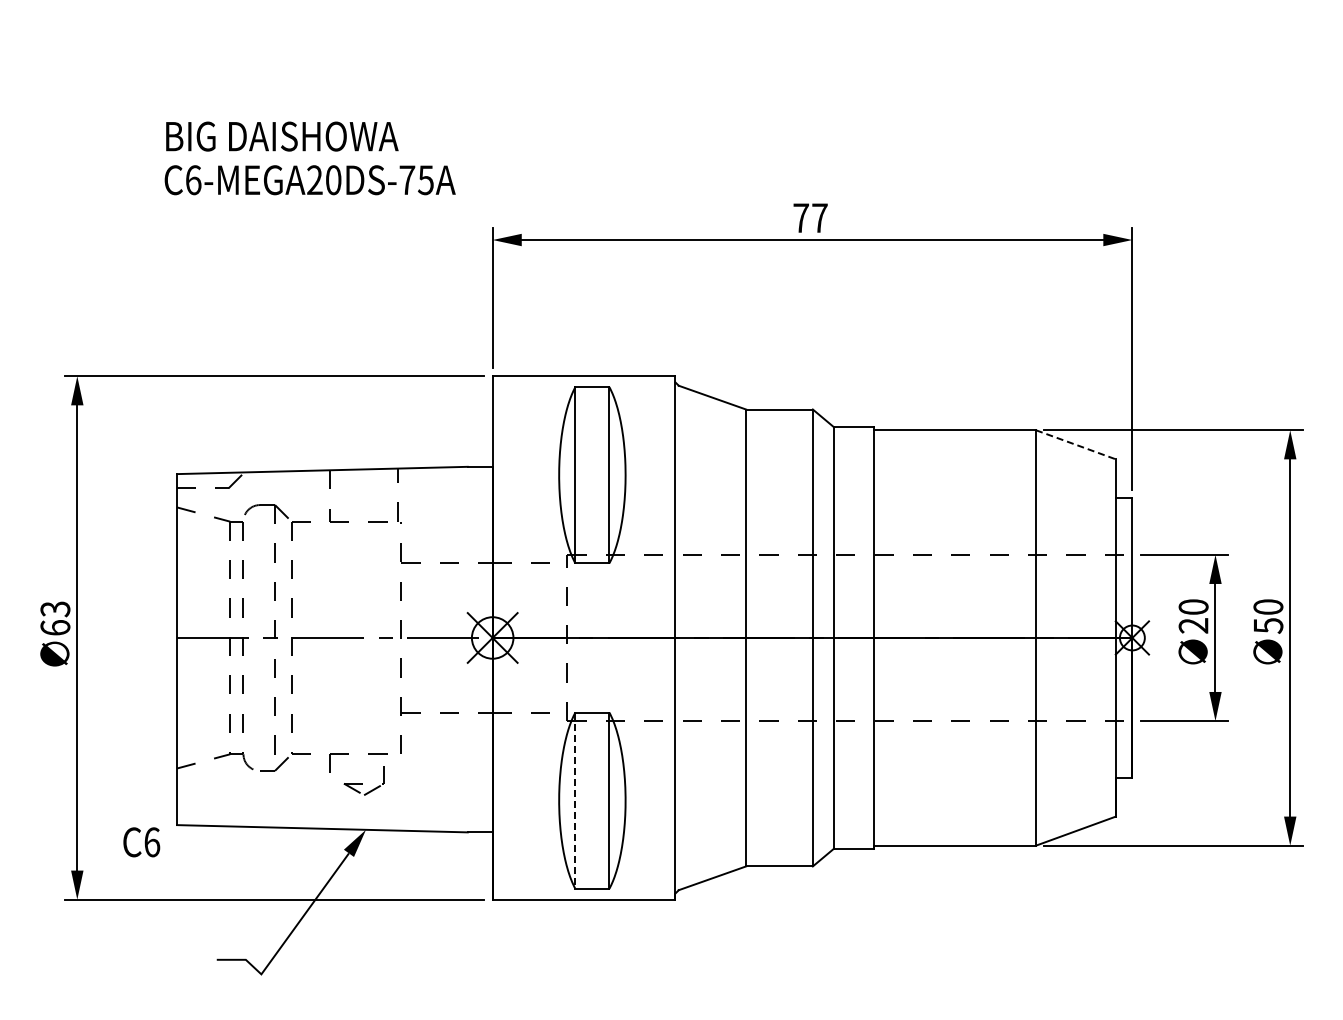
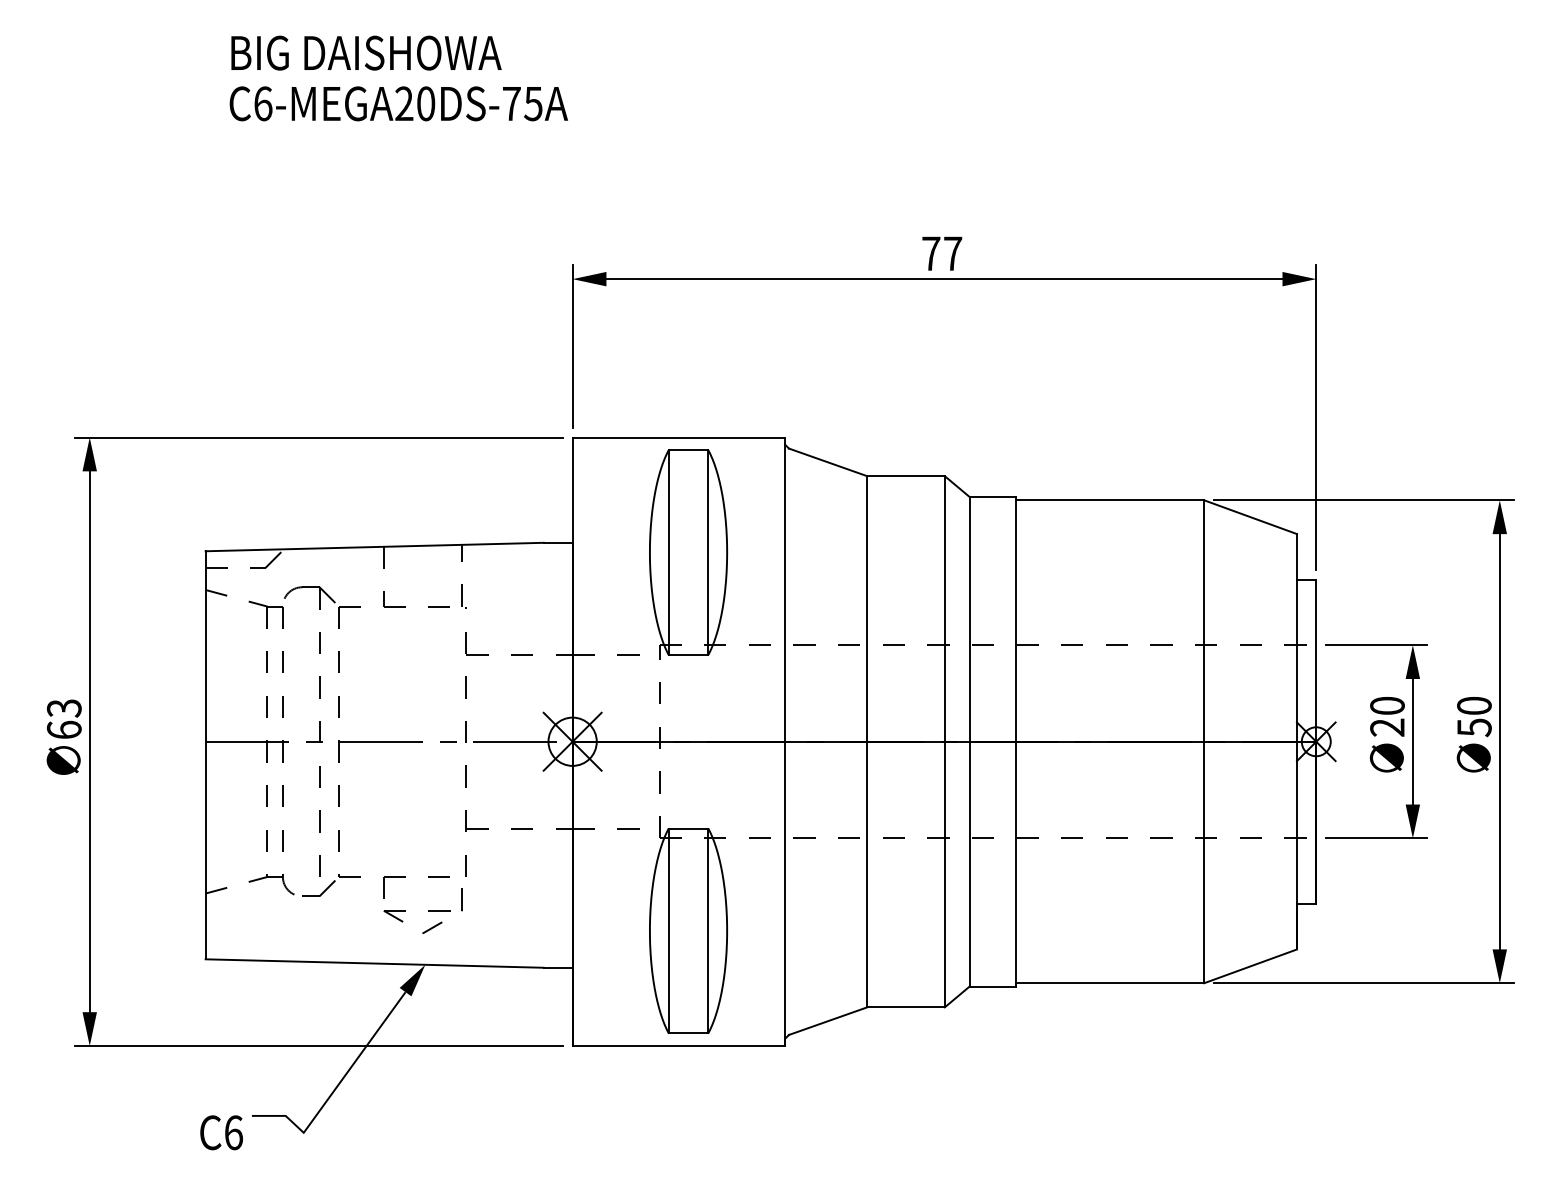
text: (309, 158) -> (398, 78), moved
line: (1076, 444) -> (1251, 516), dashed -> solid
part: (364, 783) -> (423, 910), size x1.67
line: (575, 801) -> (668, 931), dashed -> solid
text: (141, 842) -> (221, 1132), moved

